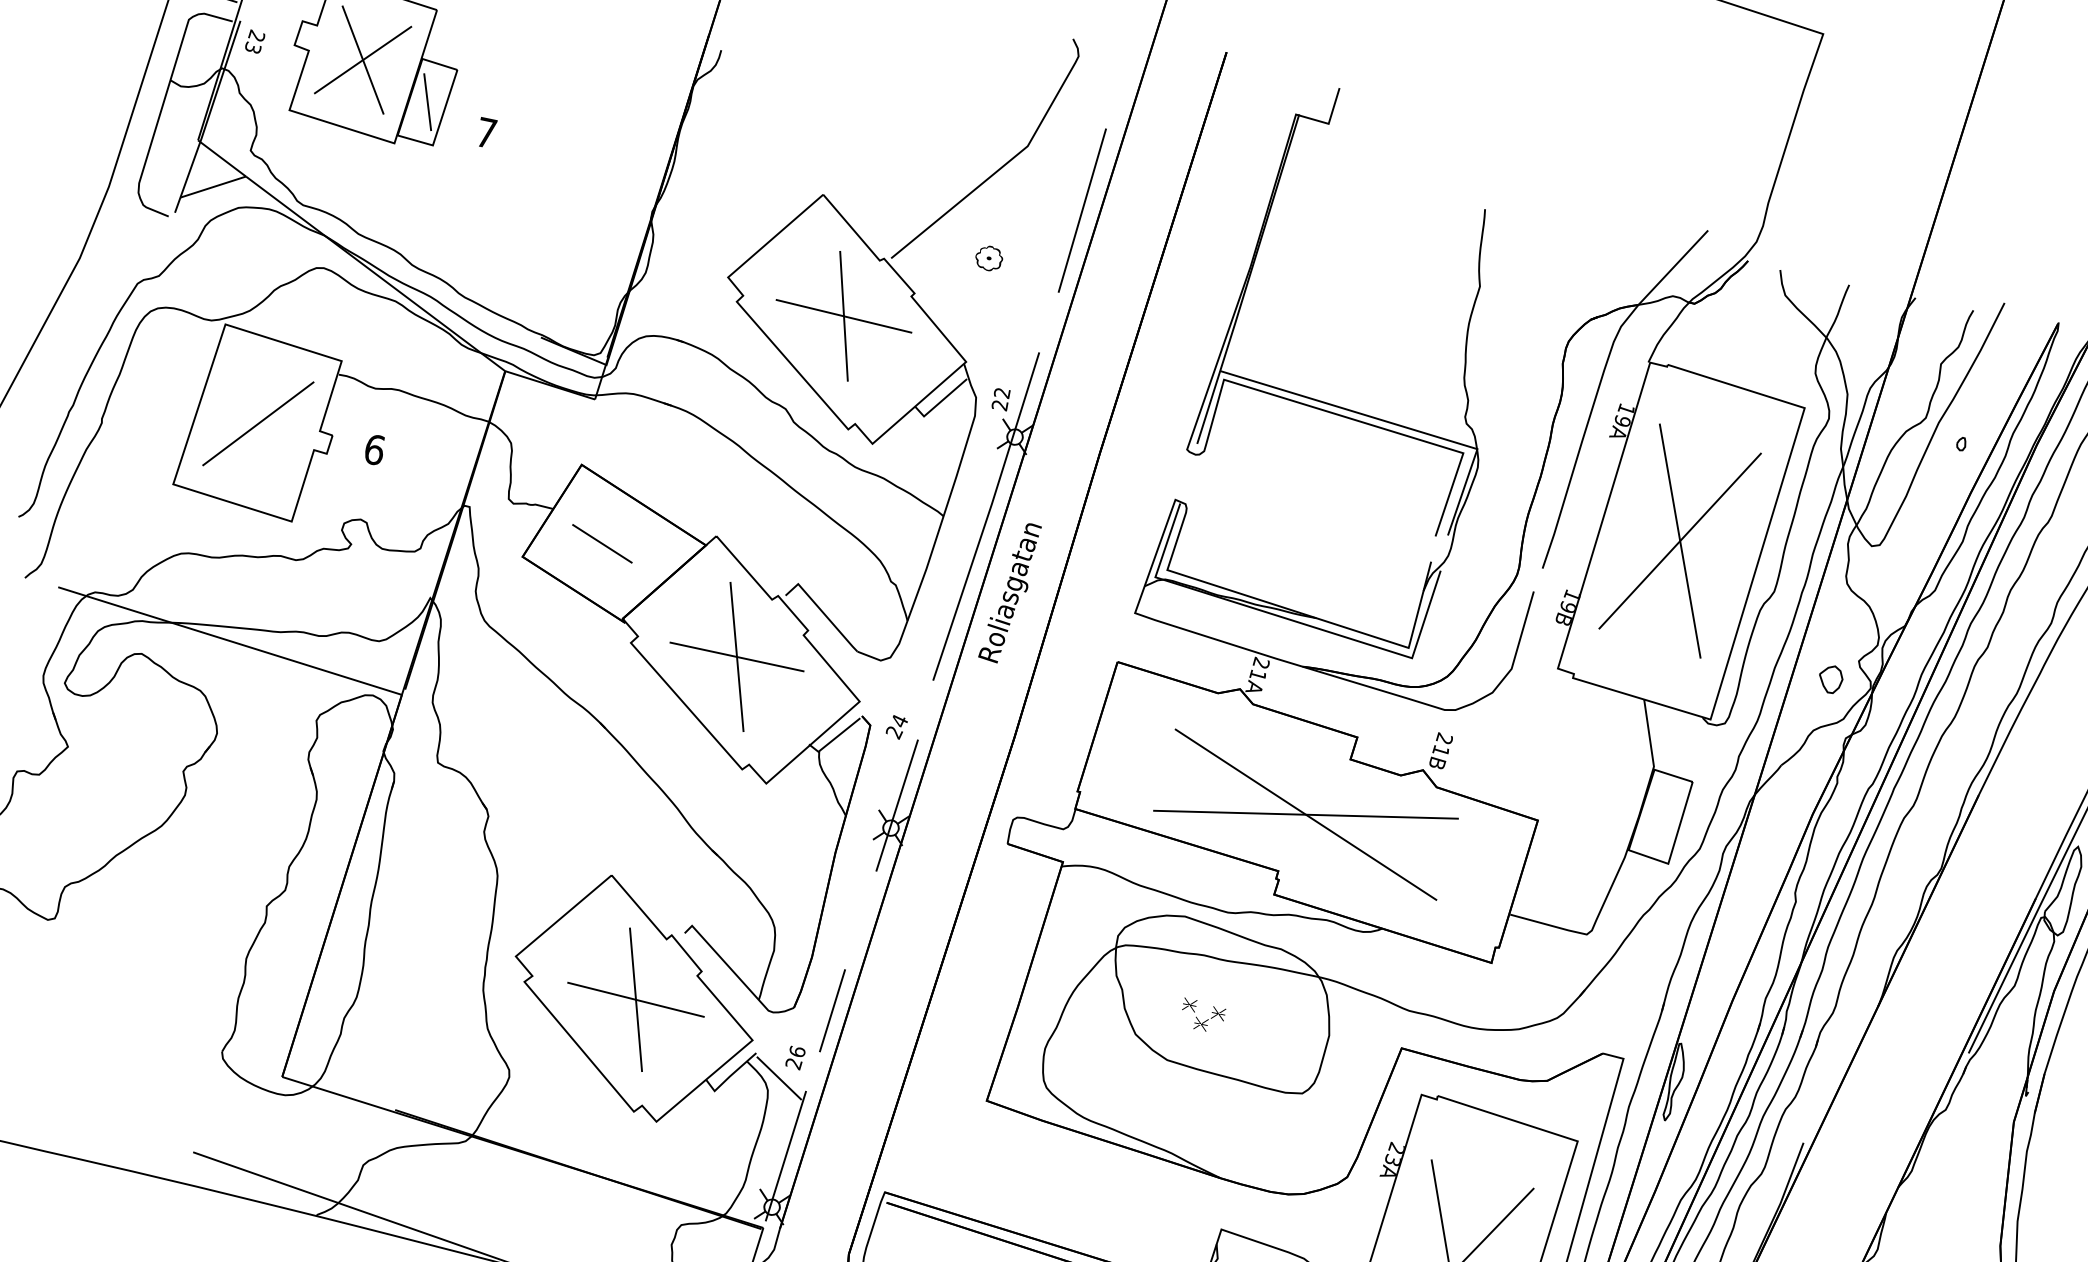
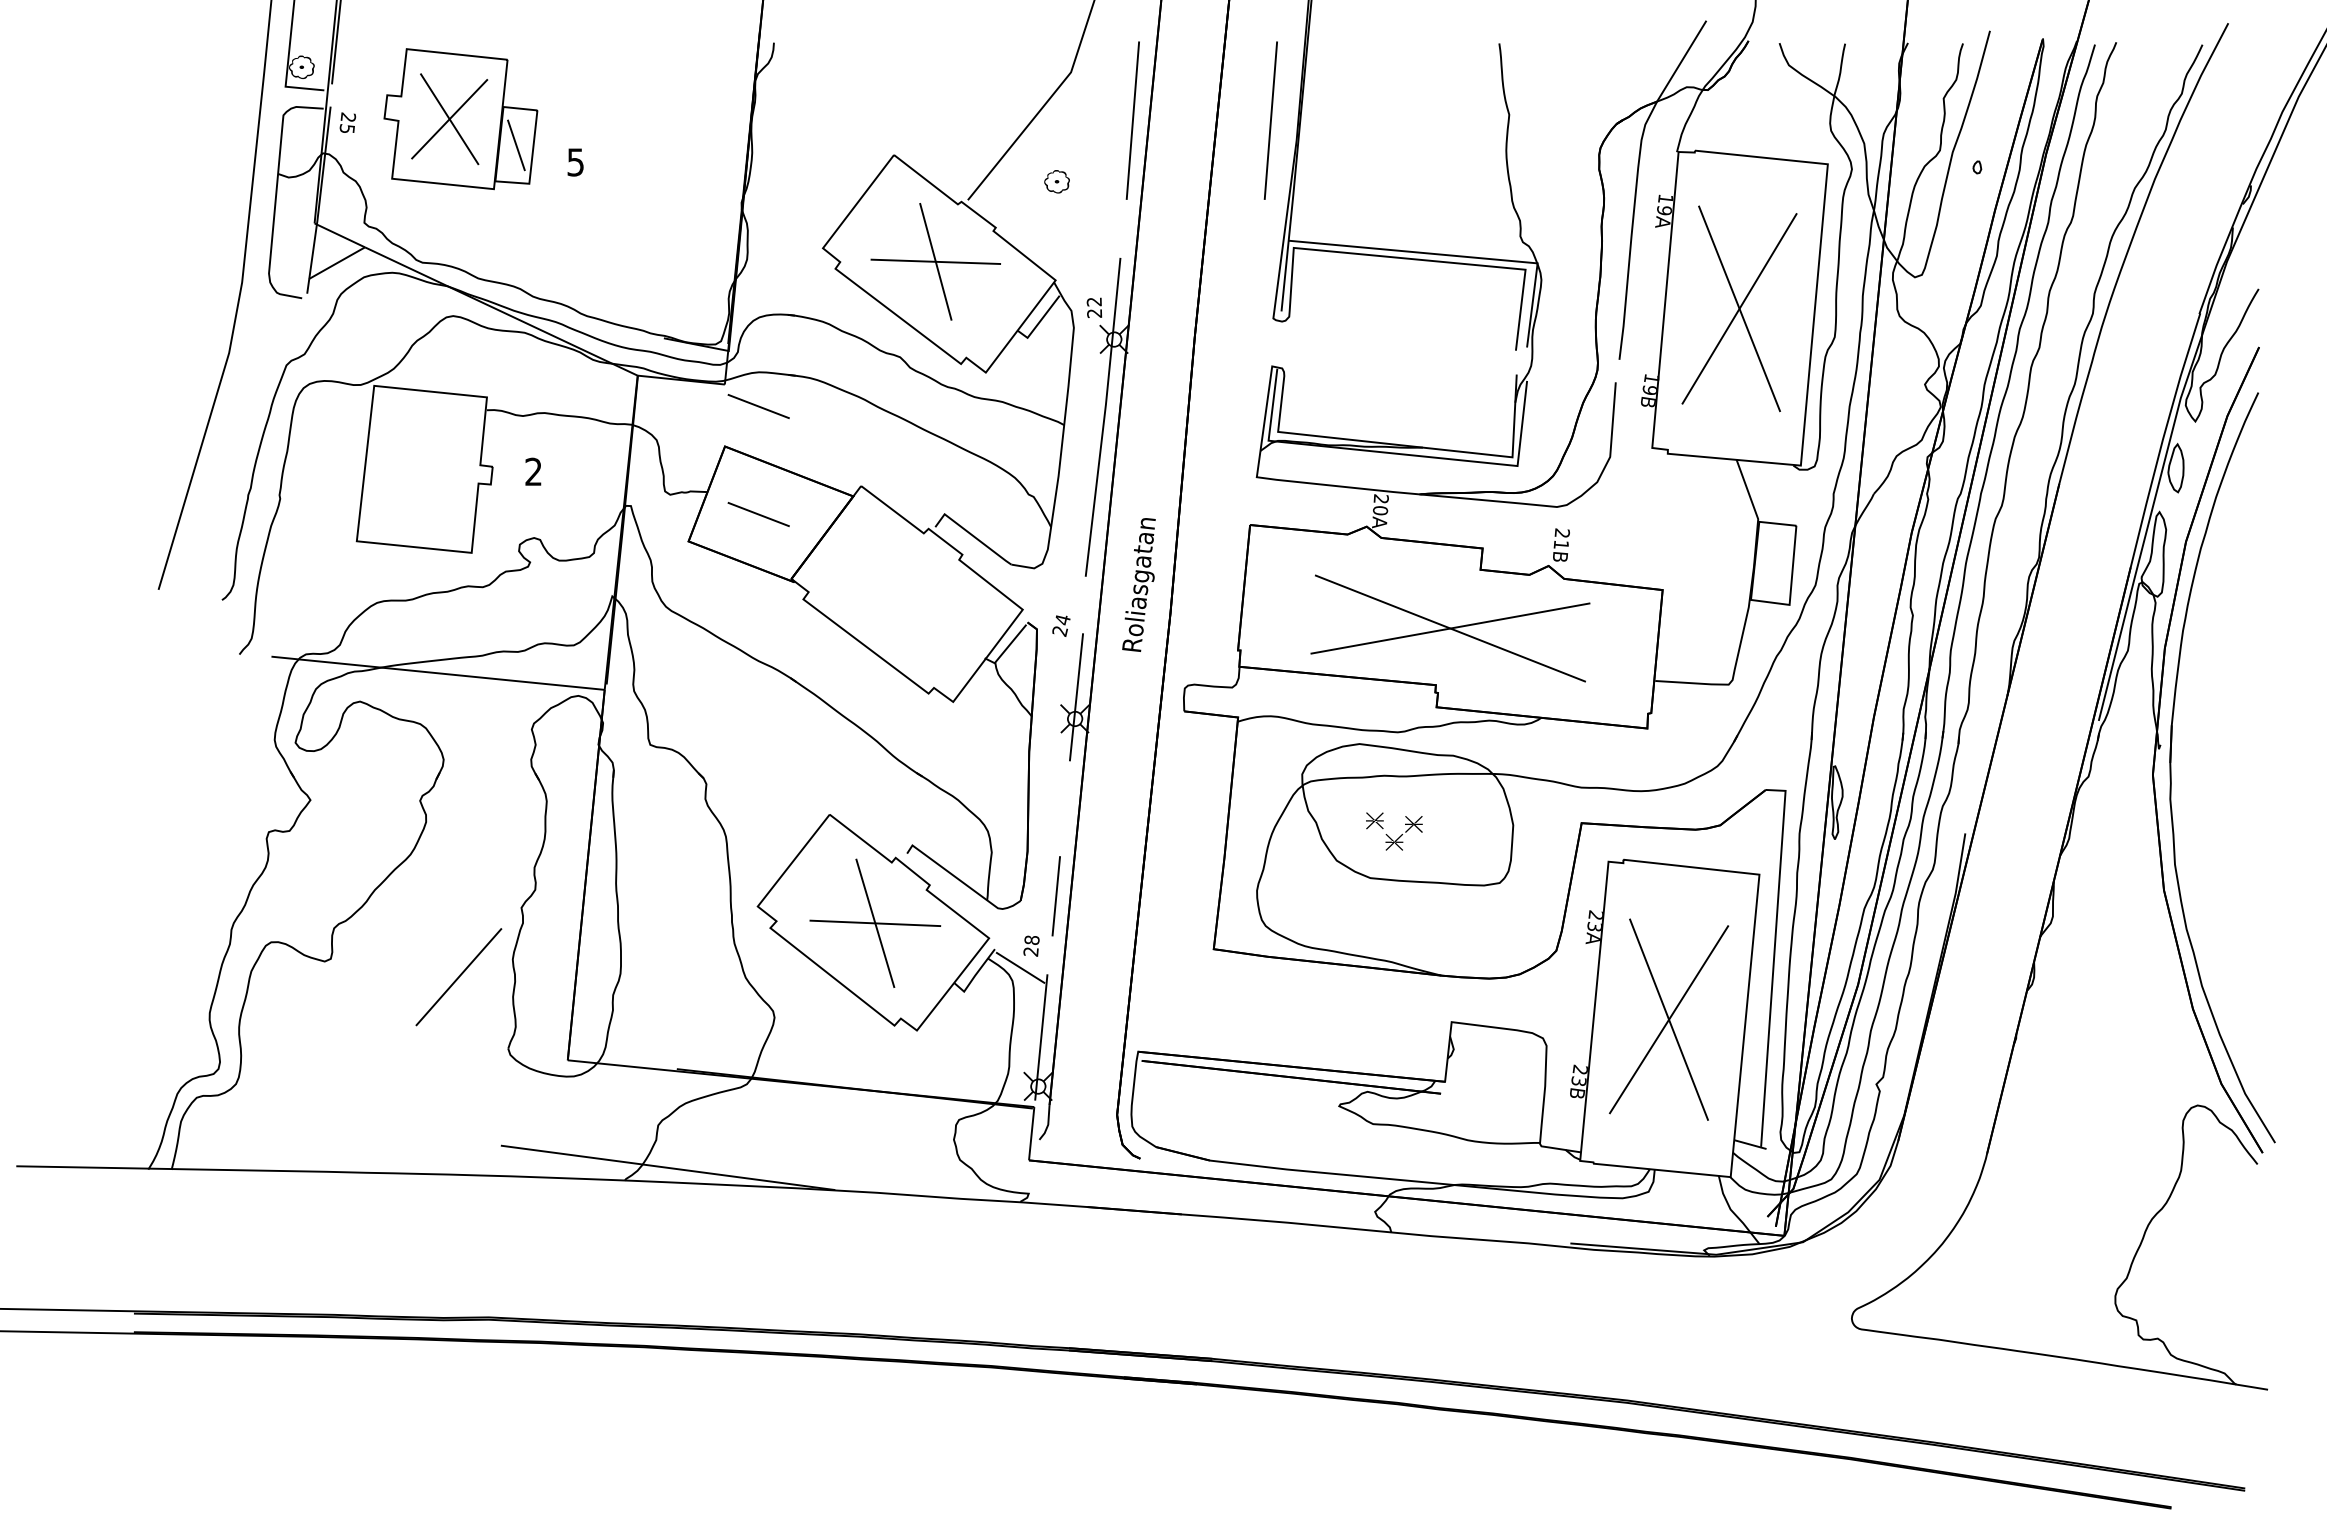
text: (253, 48) -> (347, 129), 23 -> 25
text: (486, 133) -> (575, 162), 7 -> 5
line: (1227, 240) -> (1270, 120), added
line: (257, 424) -> (458, 977), moved
line: (625, 429) -> (758, 406), added
text: (374, 449) -> (533, 471), 6 -> 2
text: (1009, 591) -> (1138, 584), moved
part: (736, 657) -> (902, 592), removed
text: (1258, 675) -> (1380, 510), 21A -> 20A
part: (1830, 678) -> (1902, 405), removed
part: (1203, 1015) -> (1394, 830), size x1.4
text: (796, 1050) -> (1031, 939), 26 -> 28

